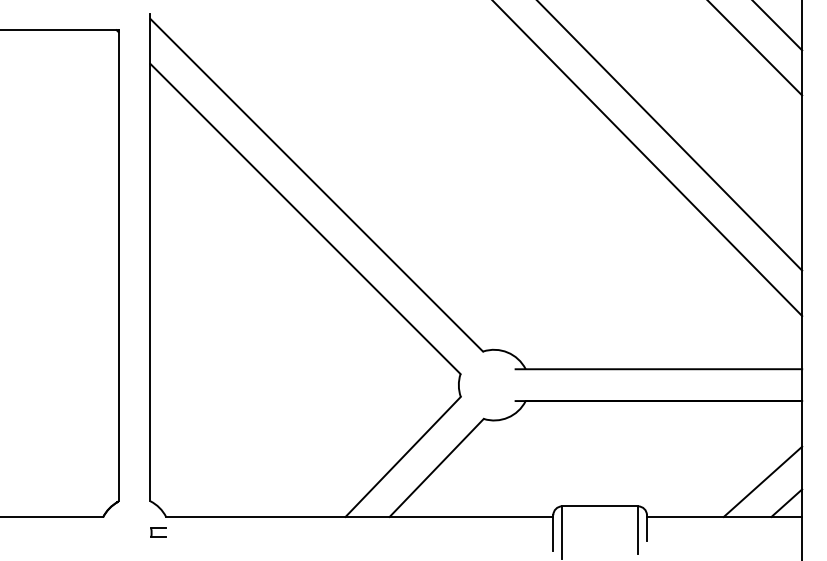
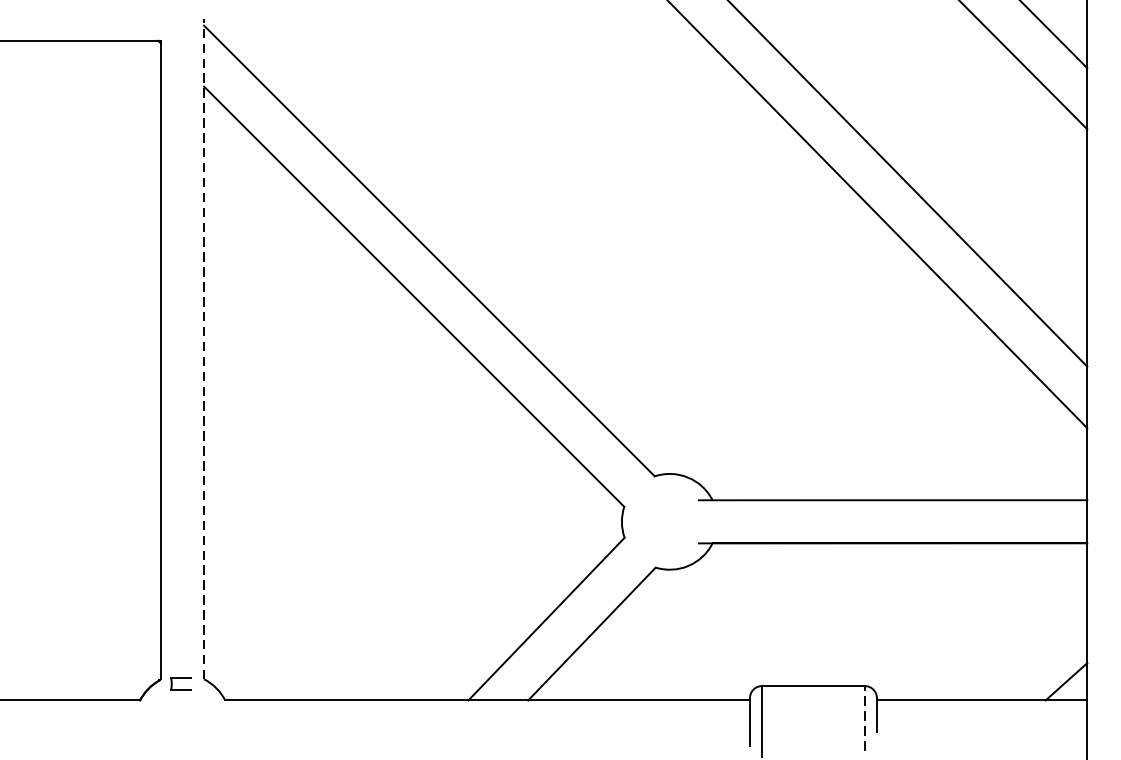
line: (150, 257) -> (204, 348), solid -> dashed
line: (762, 481) -> (1033, 652), removed
line: (638, 530) -> (865, 718), solid -> dashed
part: (158, 532) -> (181, 683), moved

